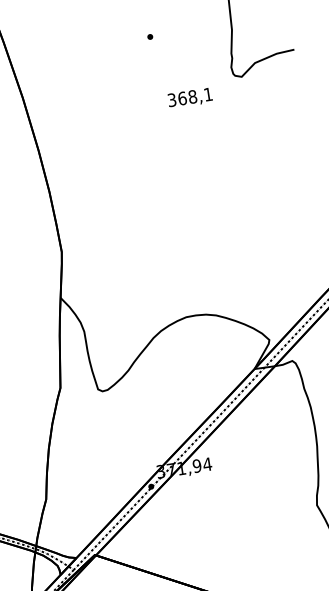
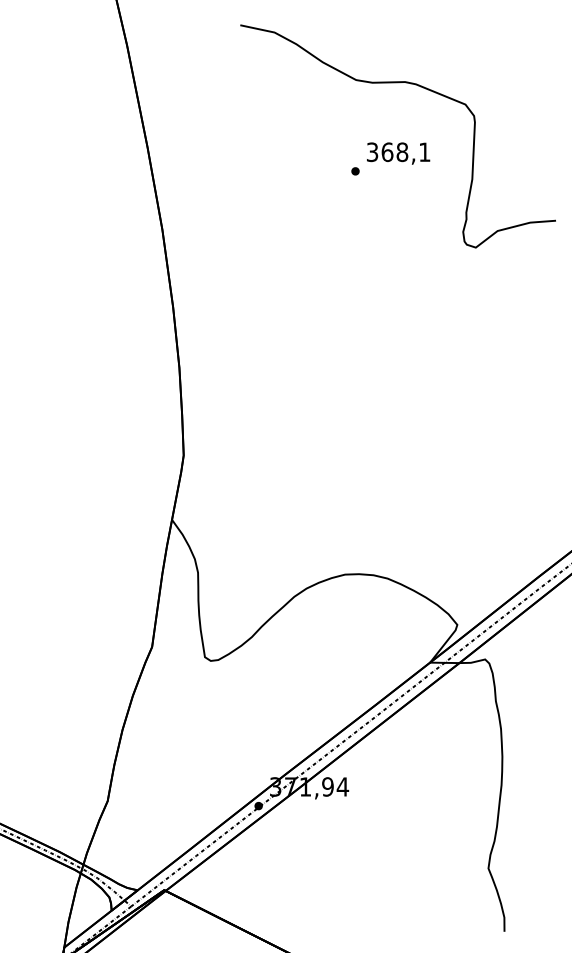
text: (190, 98) -> (398, 153), moved

